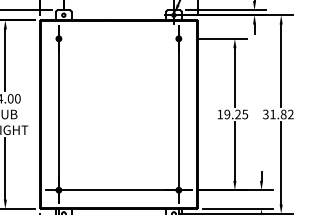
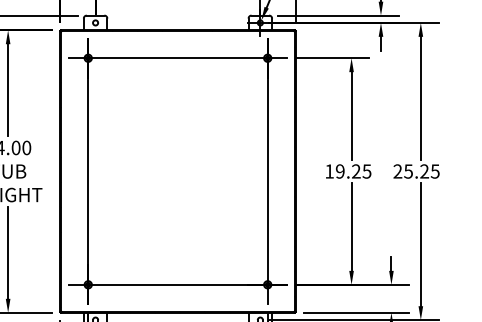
line: (118, 38) -> (177, 57), added
text: (278, 114) -> (416, 171), 31.82 -> 25.25

